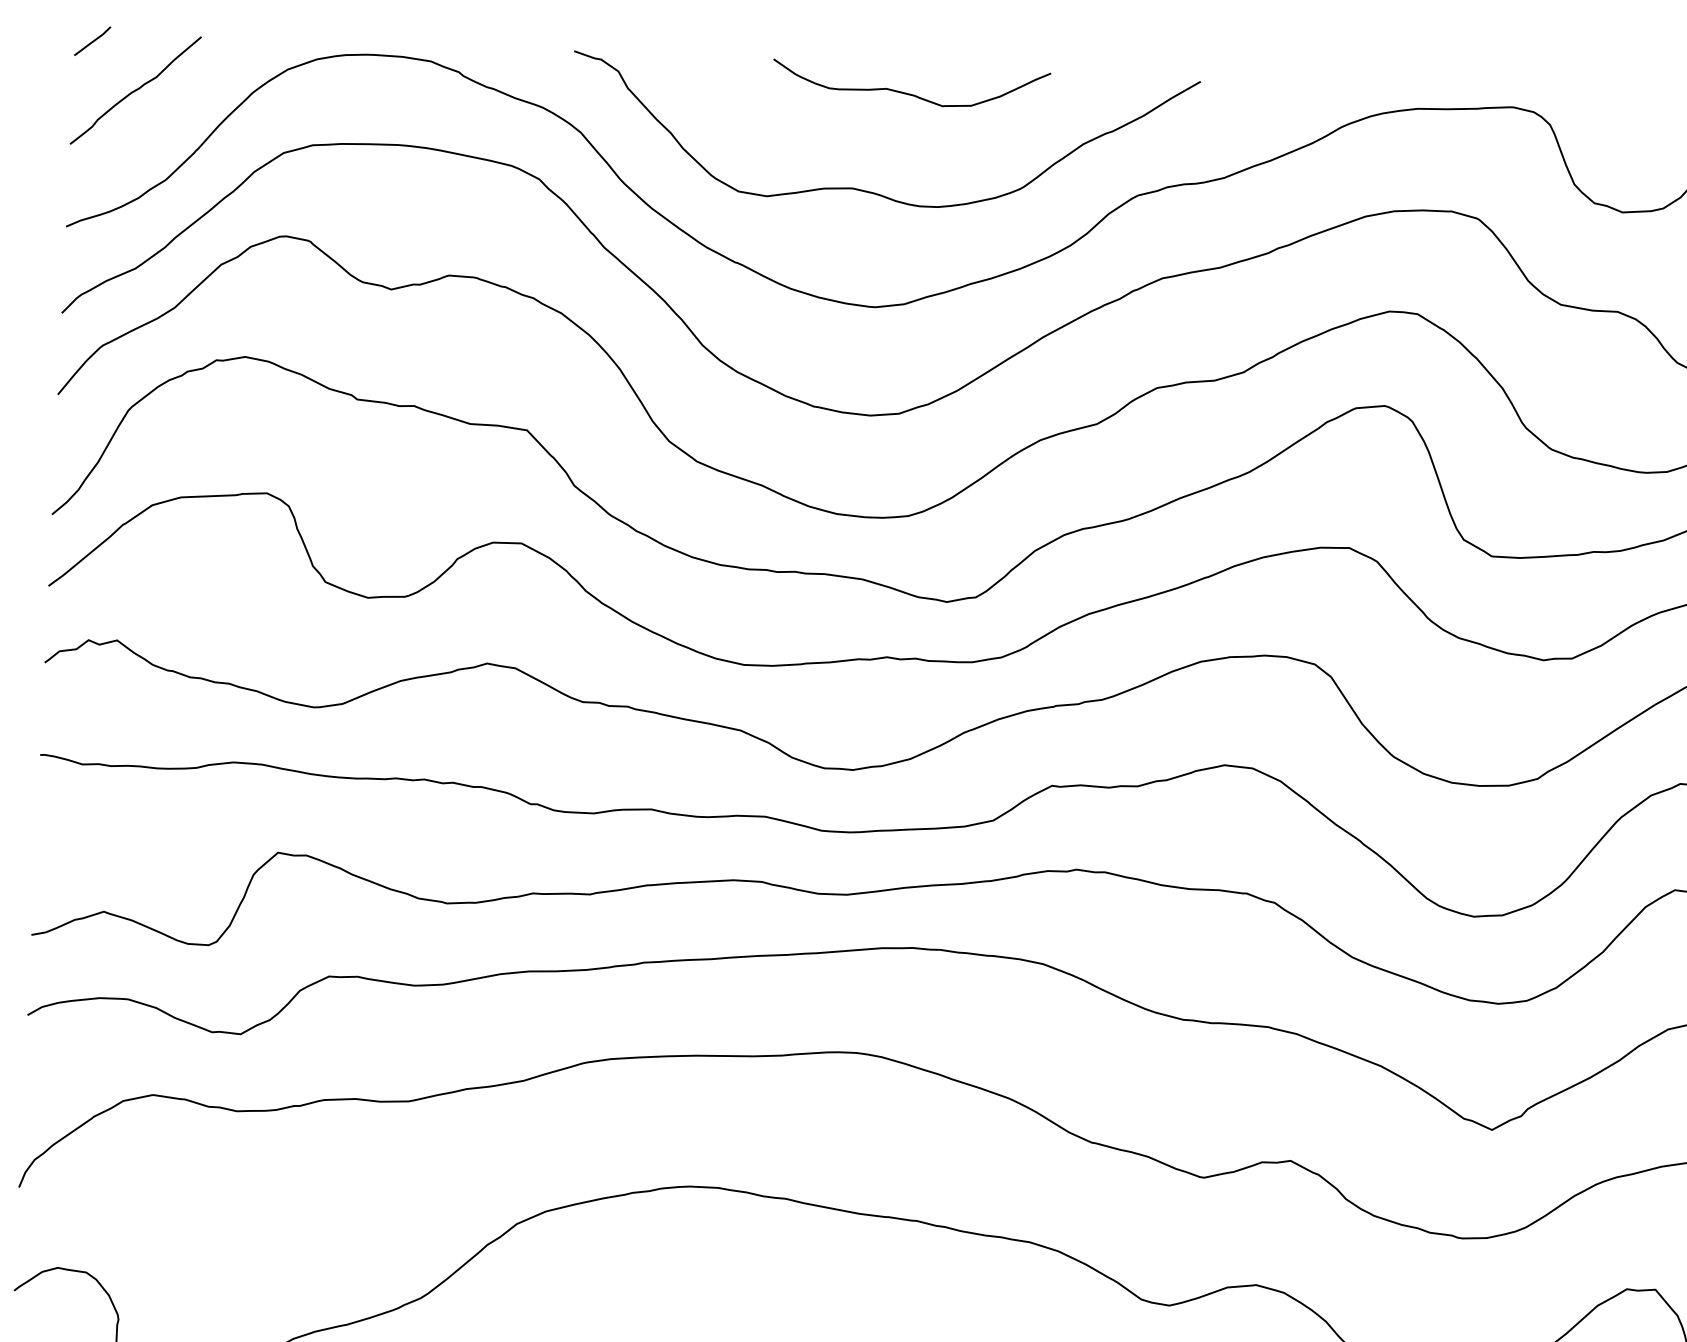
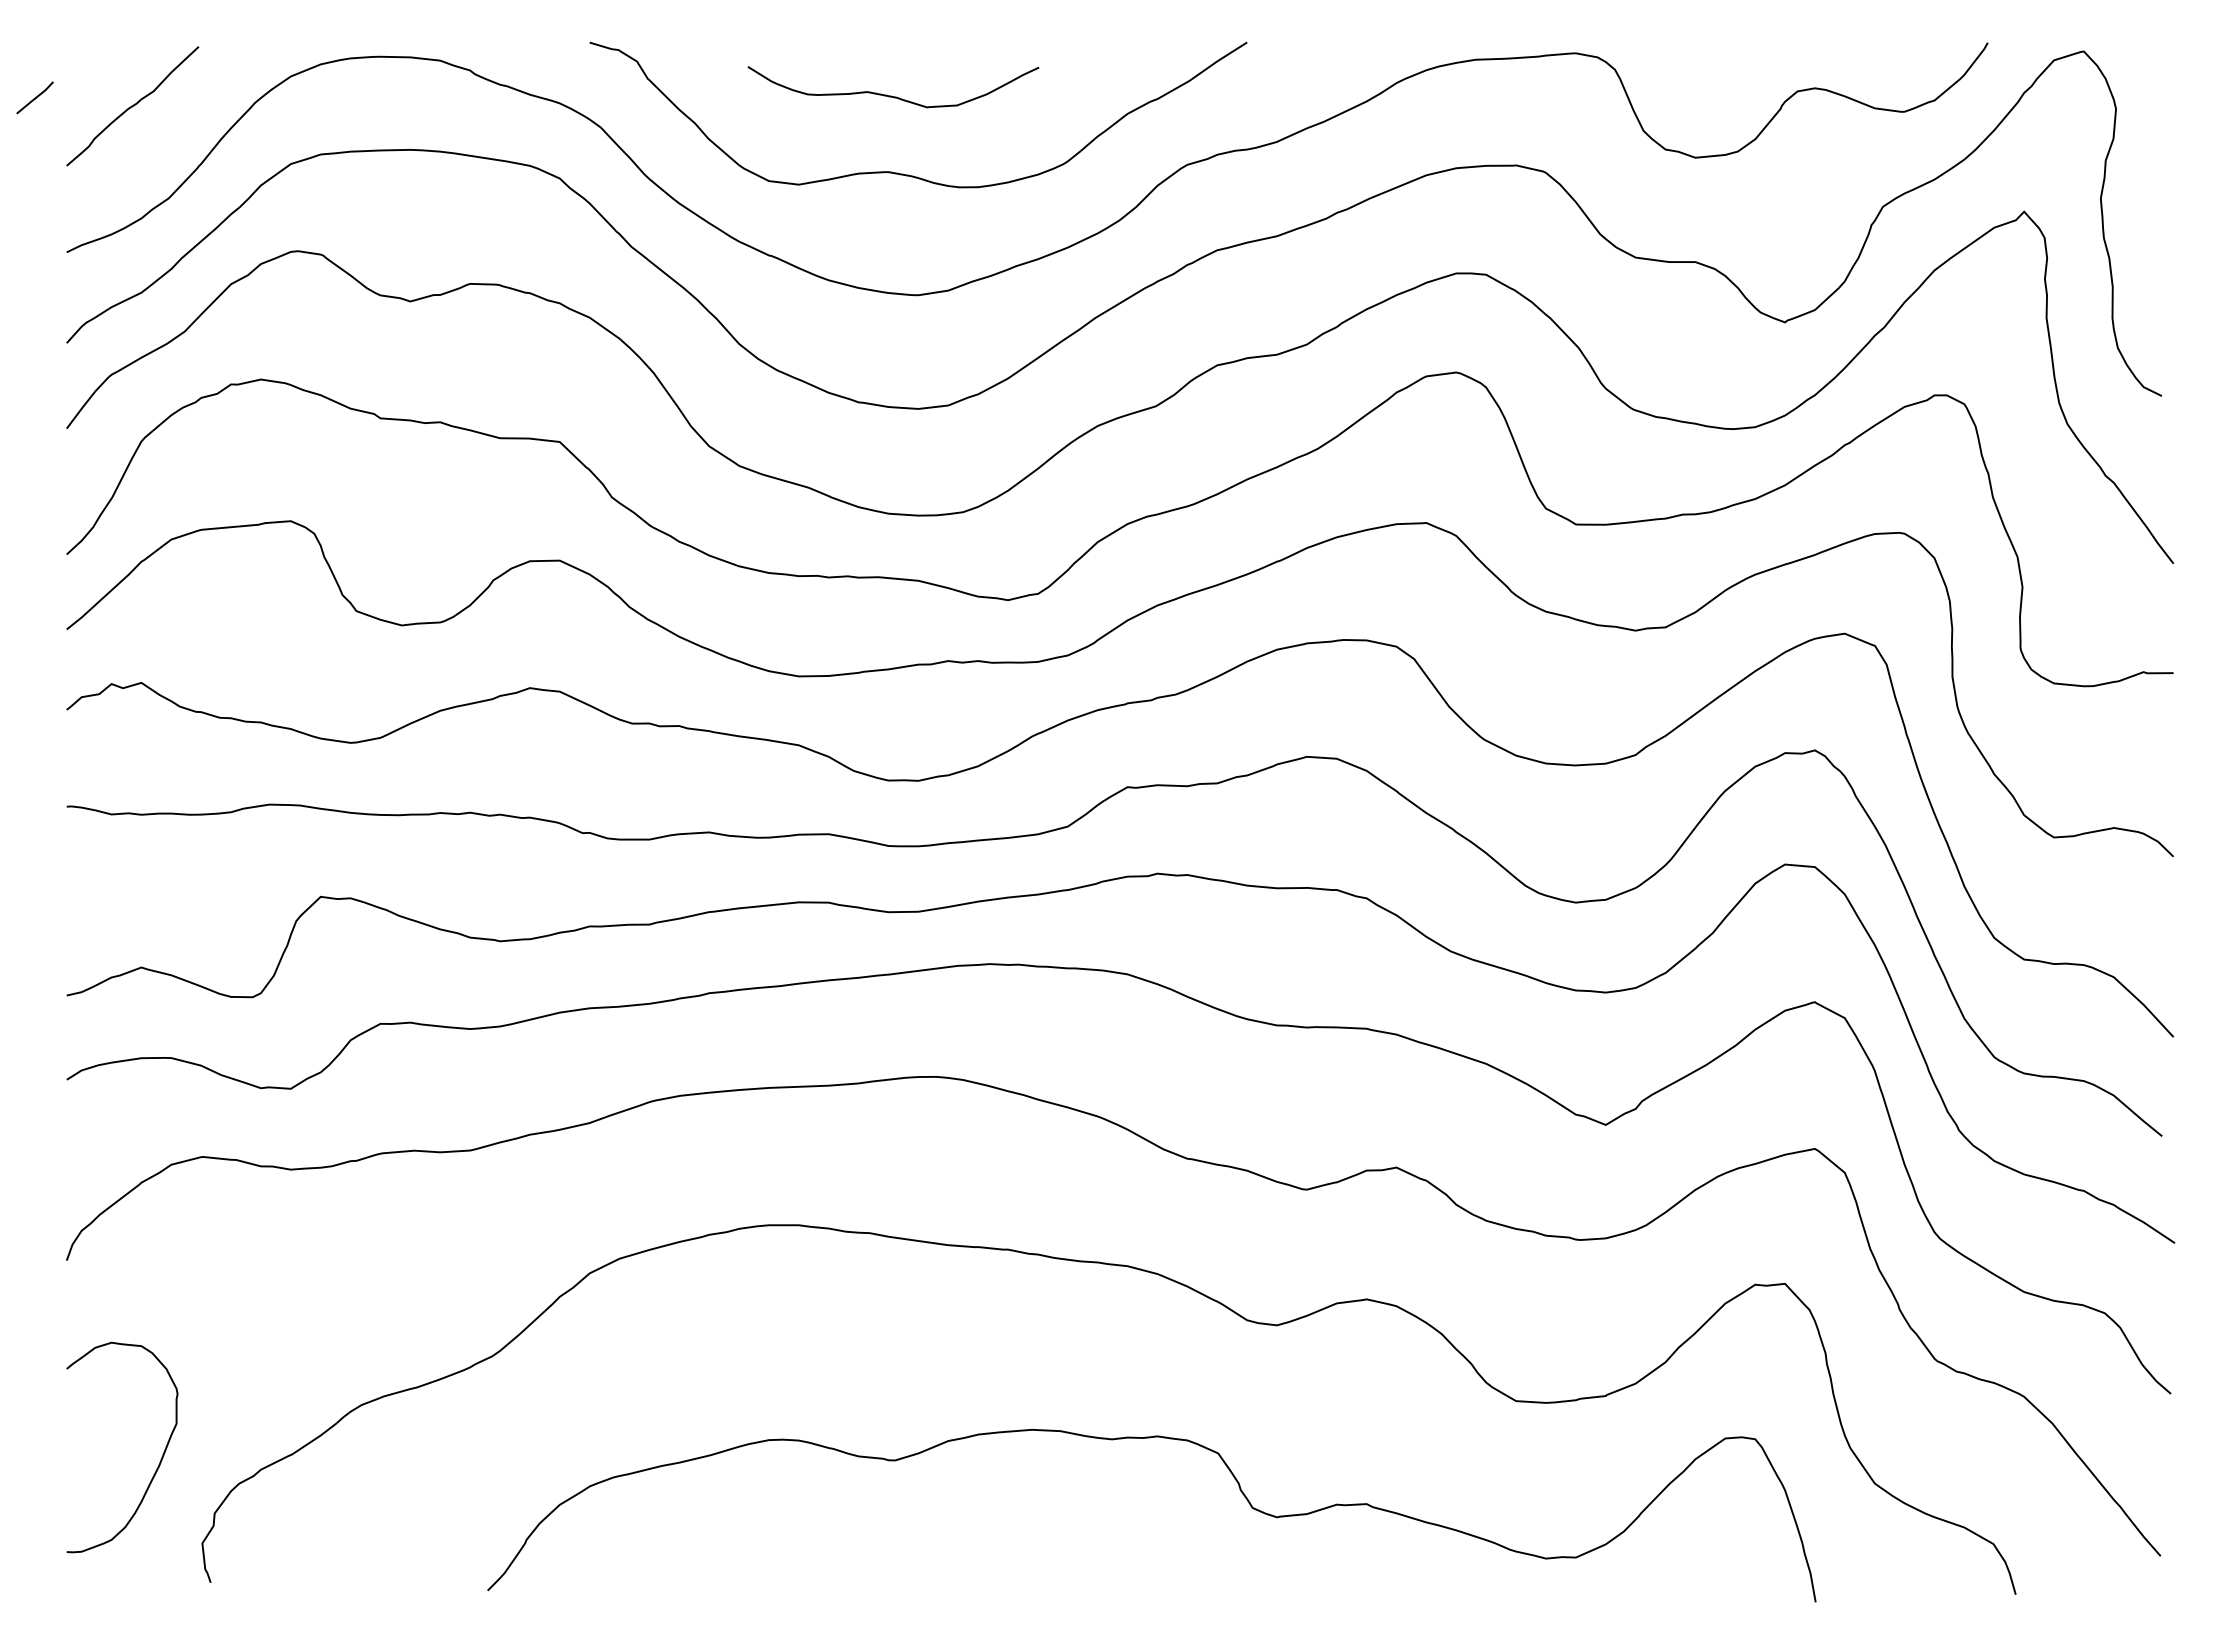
line: (92, 40) -> (34, 97), moved
curve: (909, 93) -> (891, 95), moved

